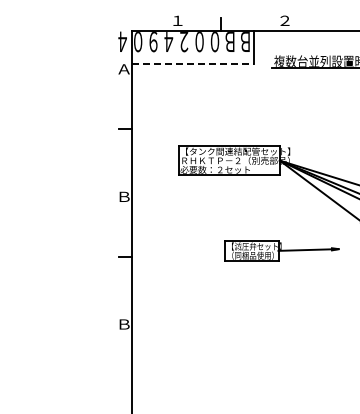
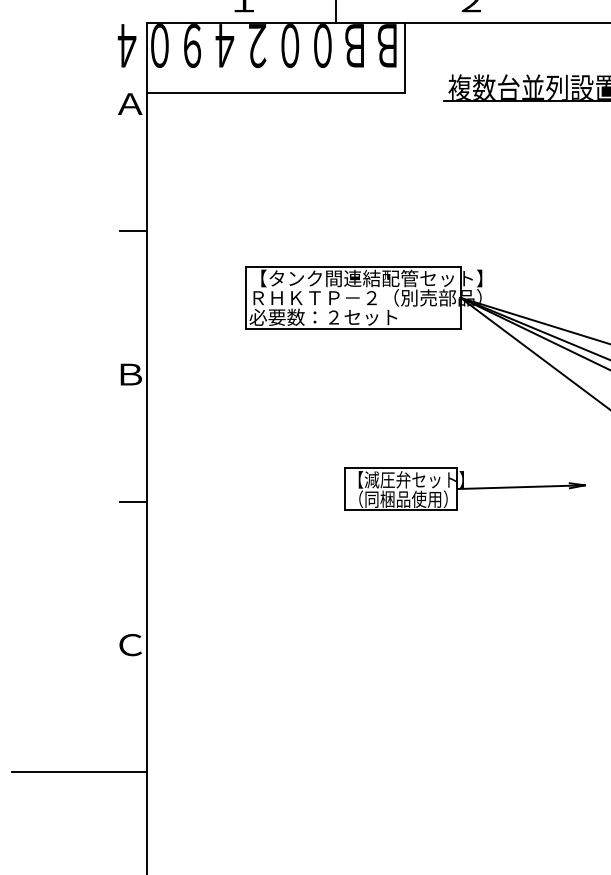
line: (192, 64) -> (275, 93), dashed -> solid
text: (124, 324) -> (130, 645), Ｂ -> Ｃ
line: (100, 384) -> (80, 772), added

